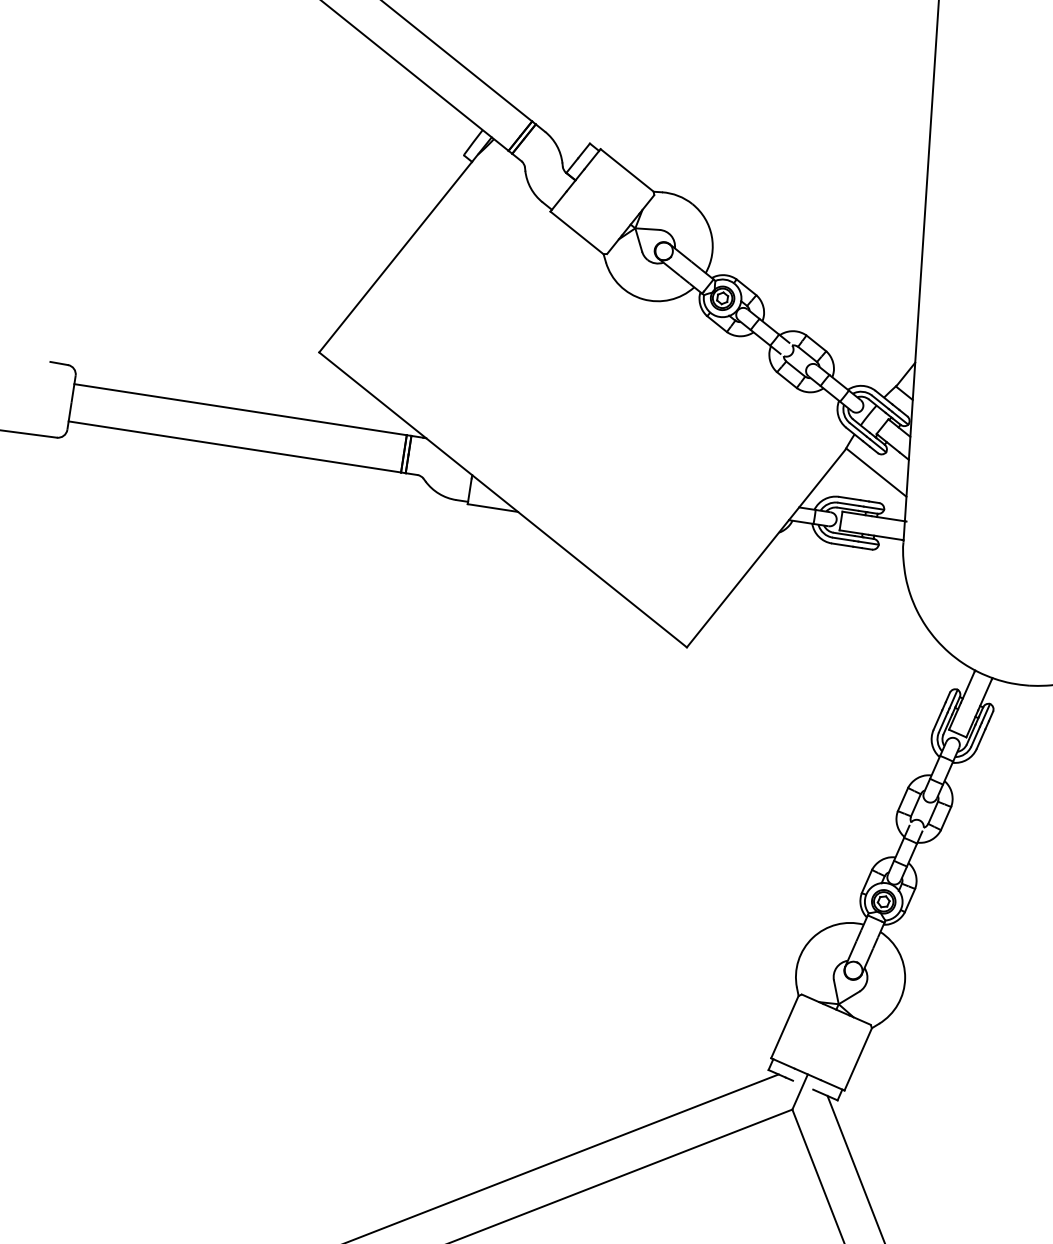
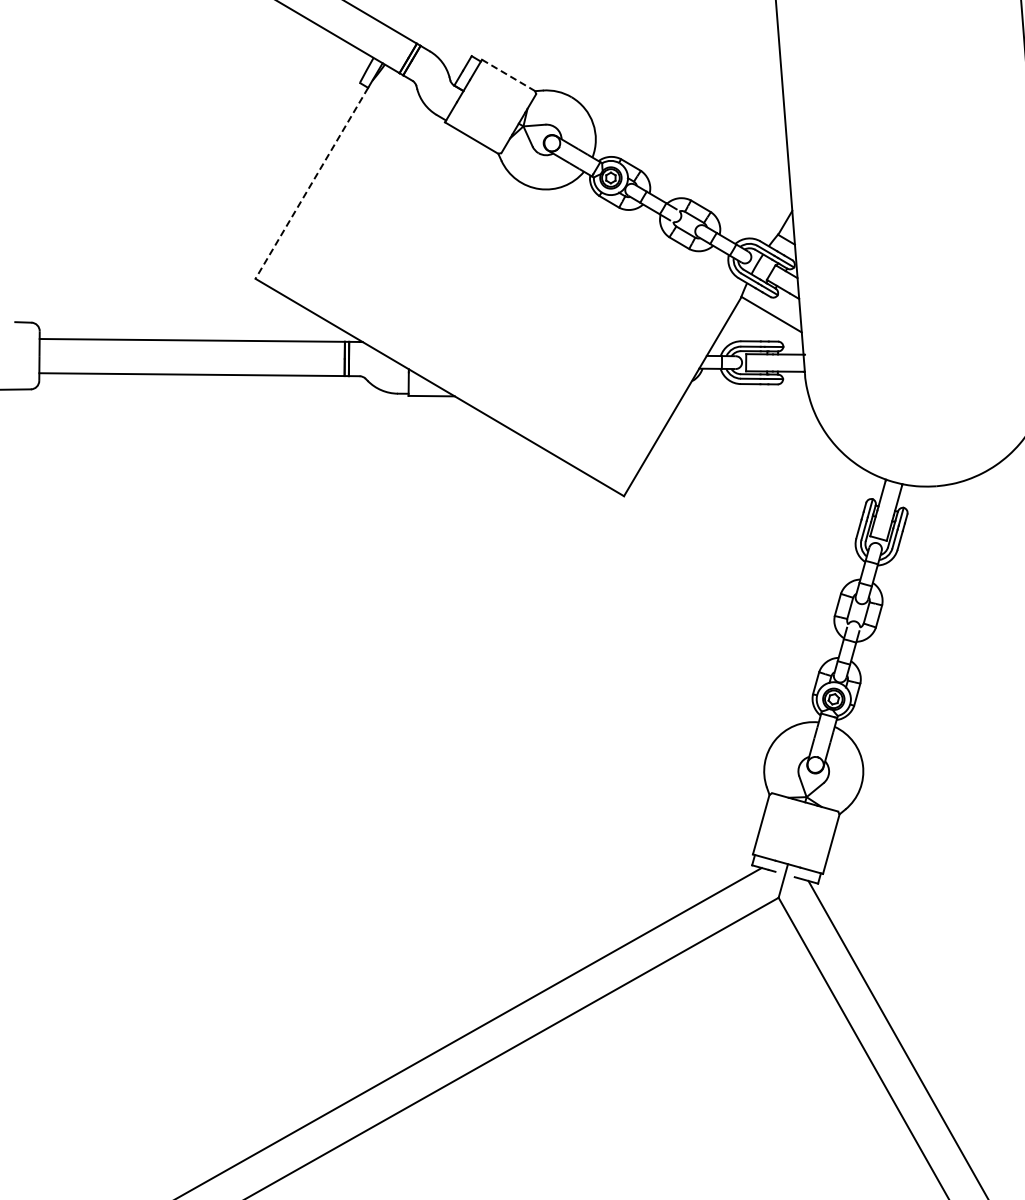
line: (627, 170) -> (508, 75), solid -> dashed
line: (395, 257) -> (311, 183), solid -> dashed

